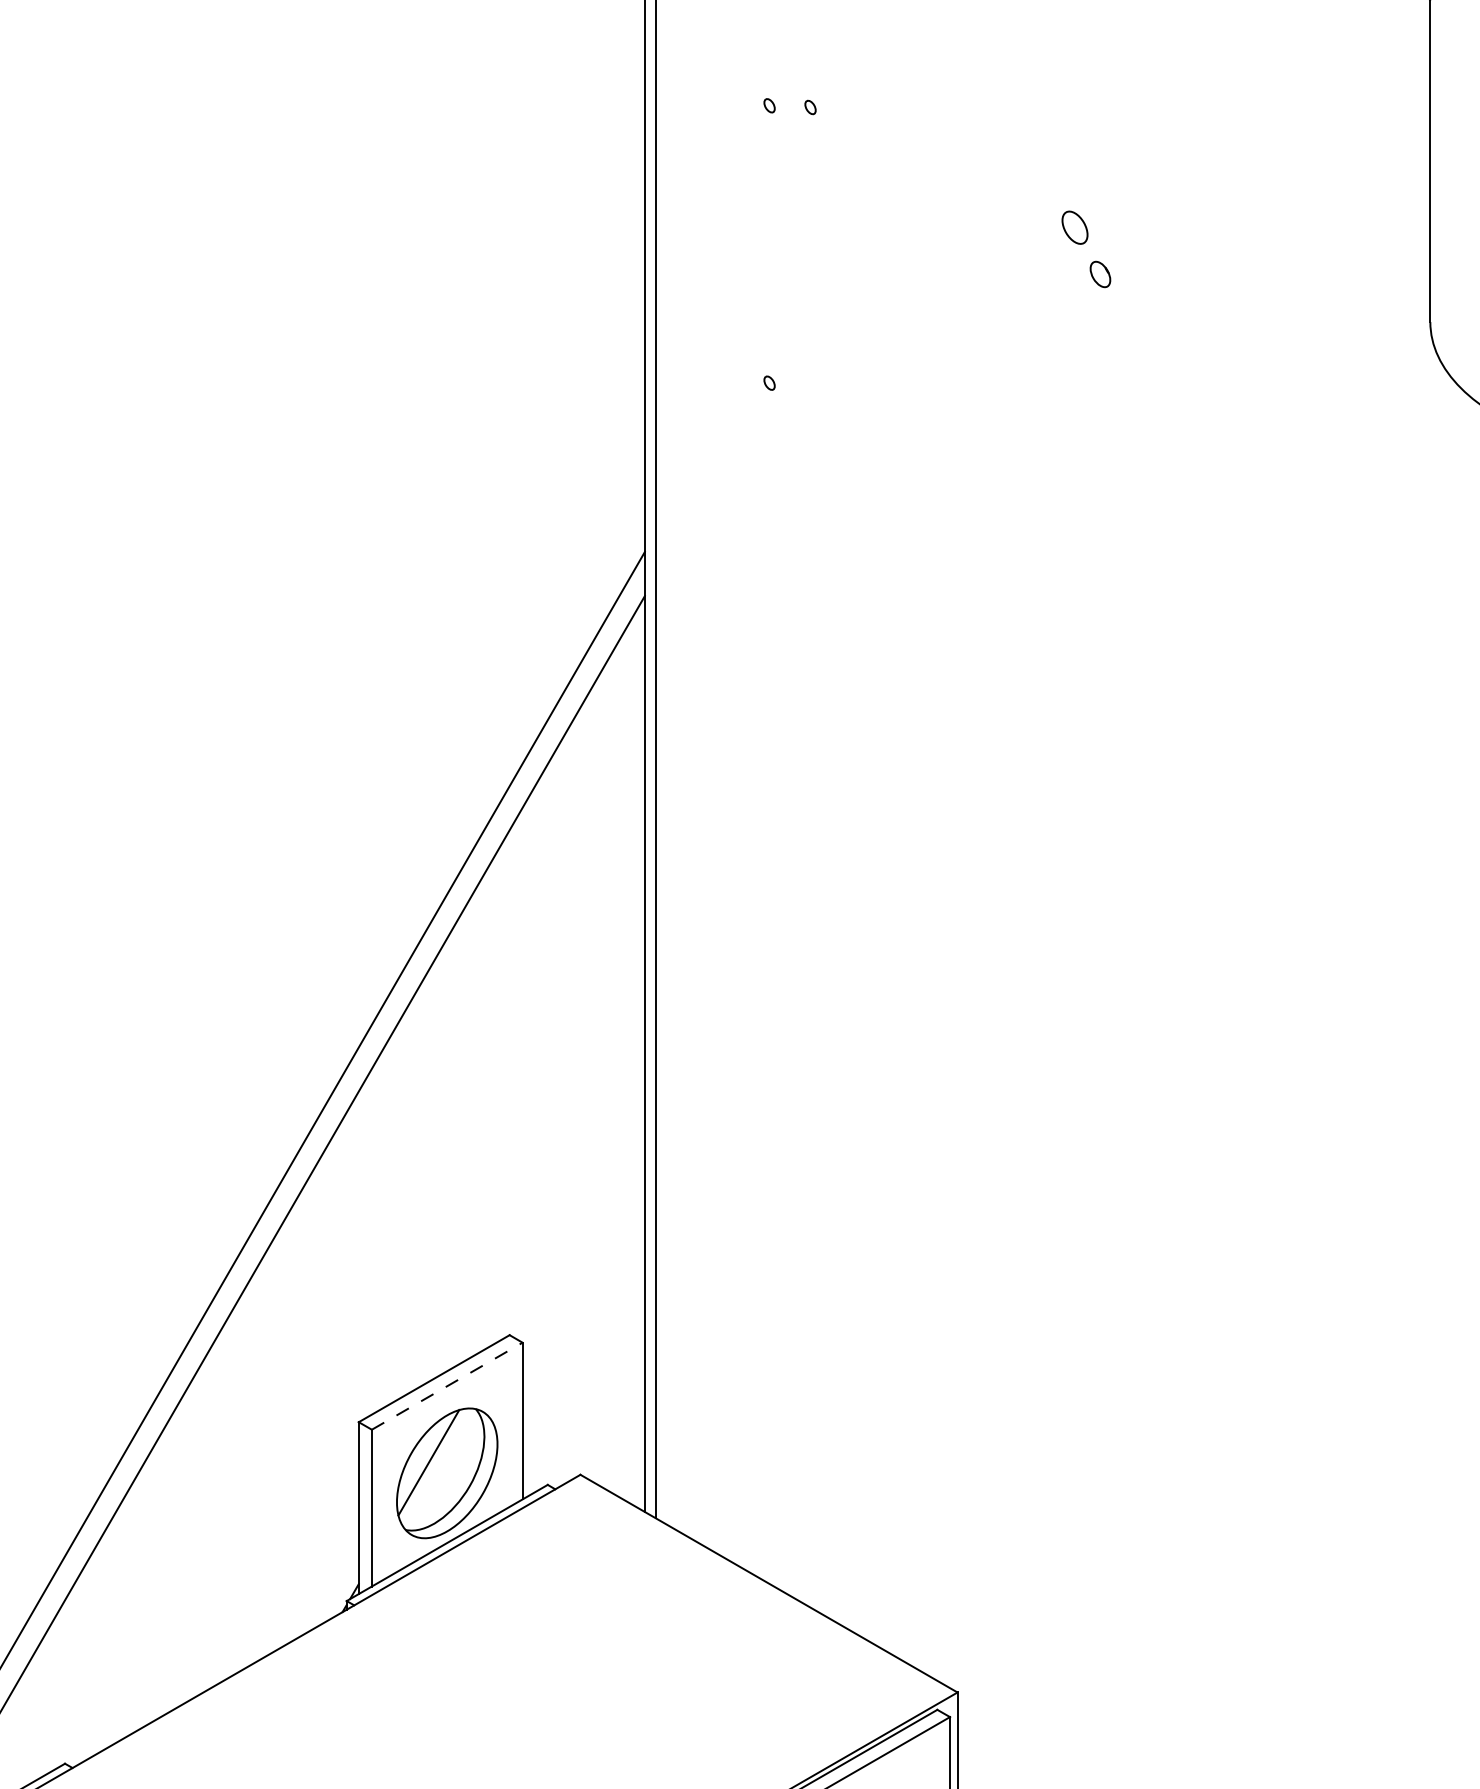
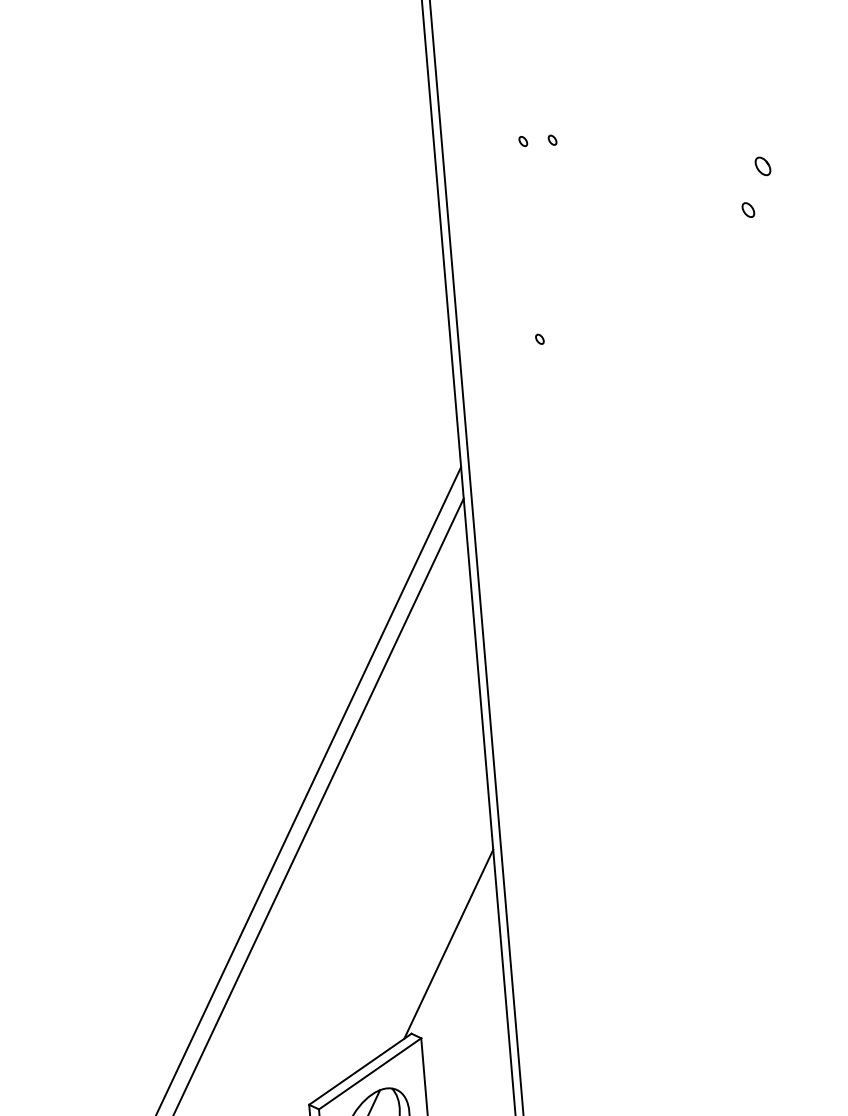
part: (1074, 227) -> (748, 210), size x0.62
part: (1100, 274) -> (763, 166), moved
line: (571, 1214) -> (448, 943), added
line: (447, 1385) -> (370, 1073), dashed -> solid

